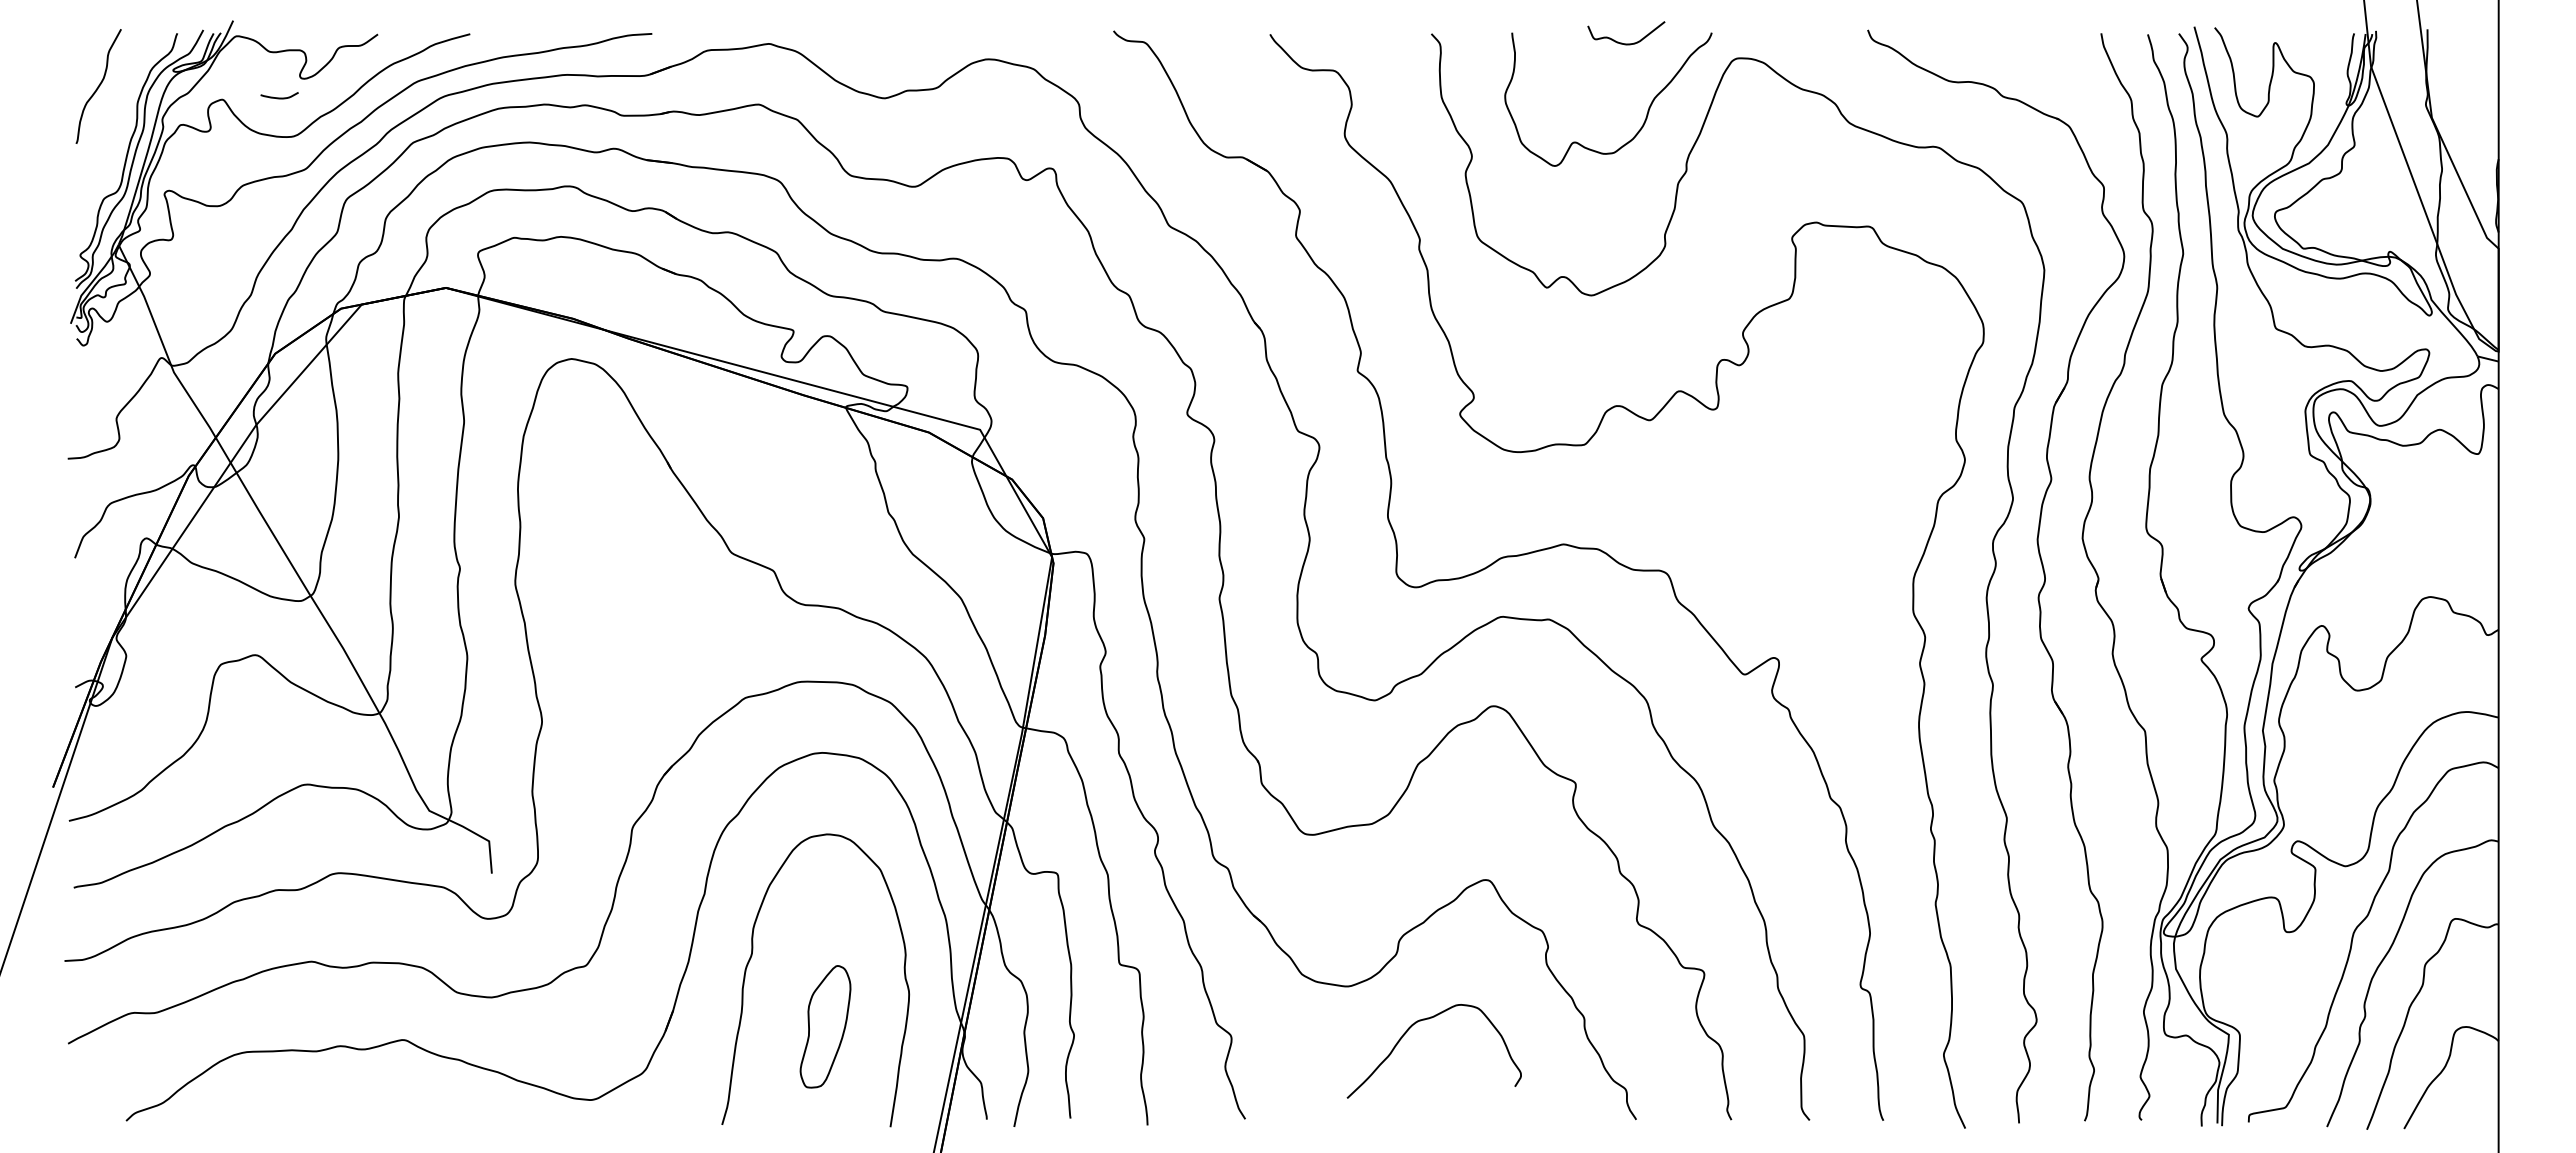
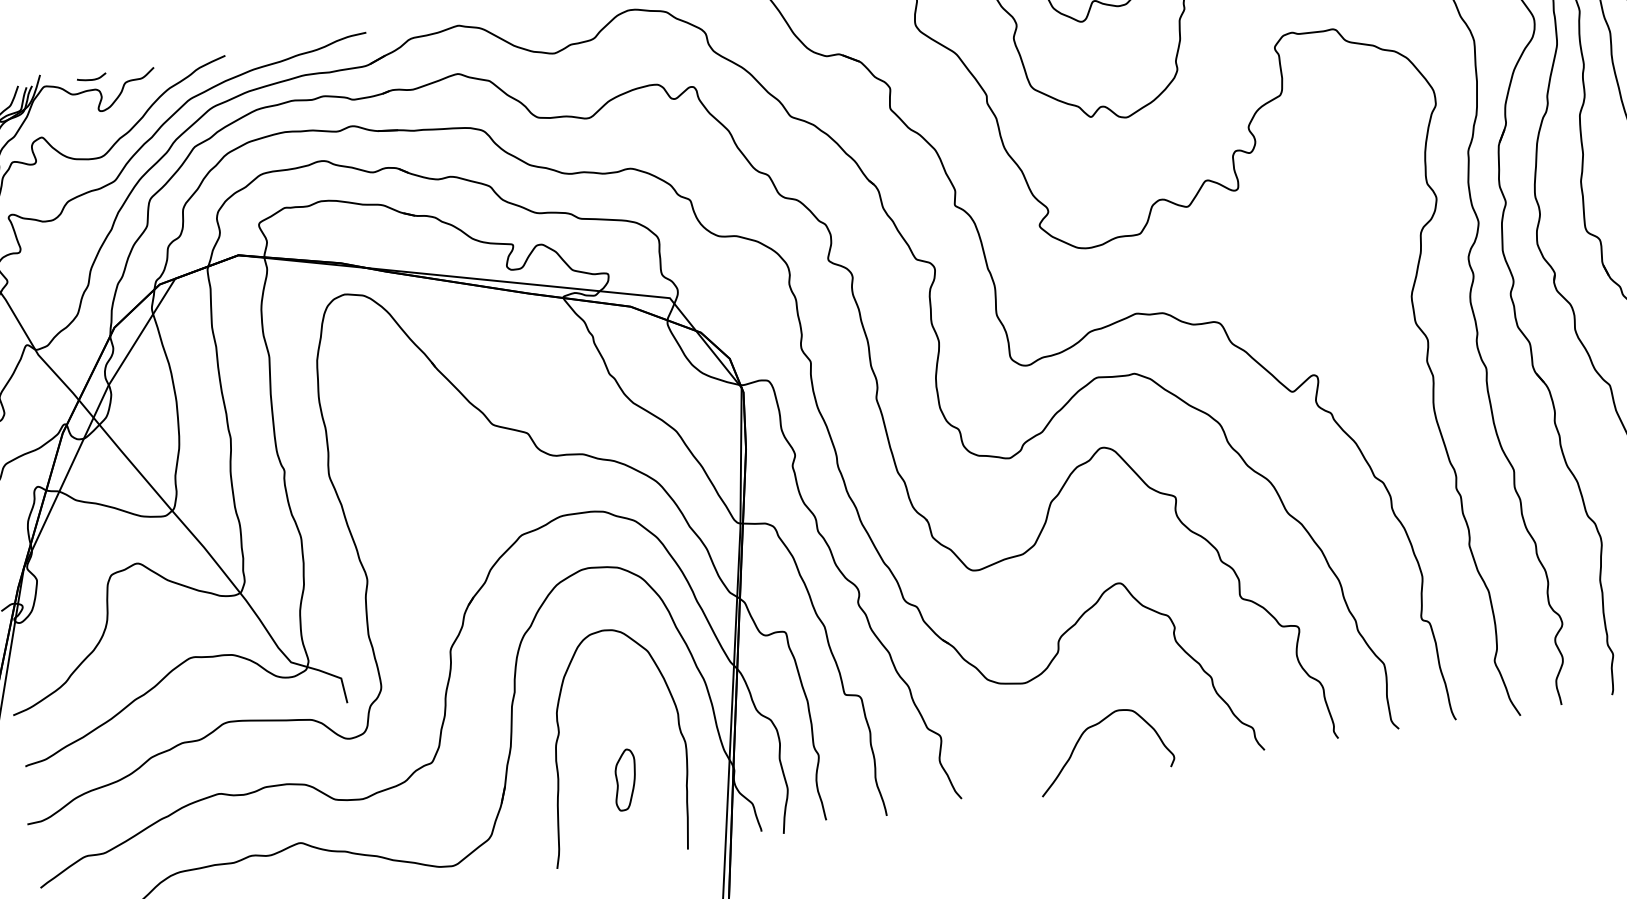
curve: (279, 97) -> (91, 79), moved
part: (825, 1026) -> (625, 779), size x0.62
curve: (1407, 1032) -> (1080, 738), moved

